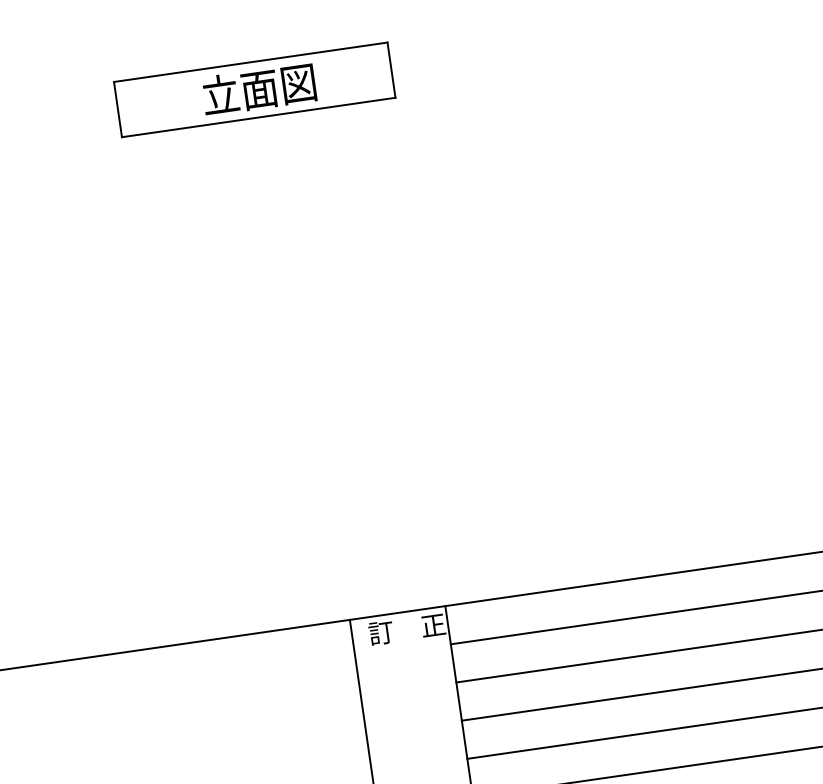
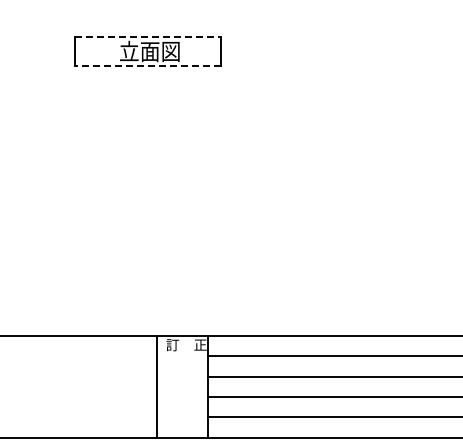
line: (252, 61) -> (148, 36), solid -> dashed
line: (258, 118) -> (147, 66), solid -> dashed

